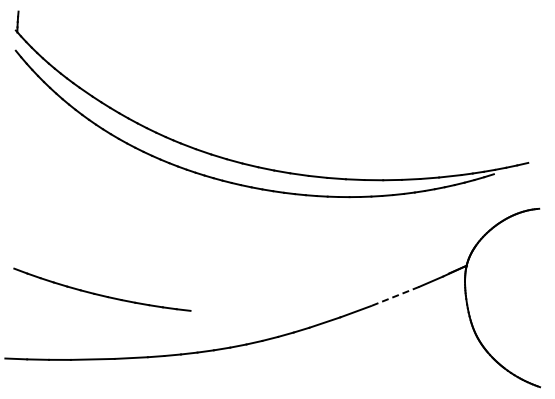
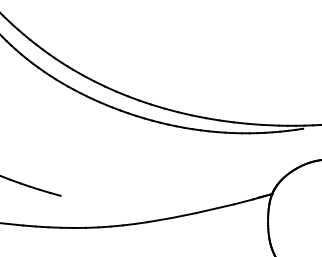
line: (395, 296) -> (215, 208), dashed -> solid

